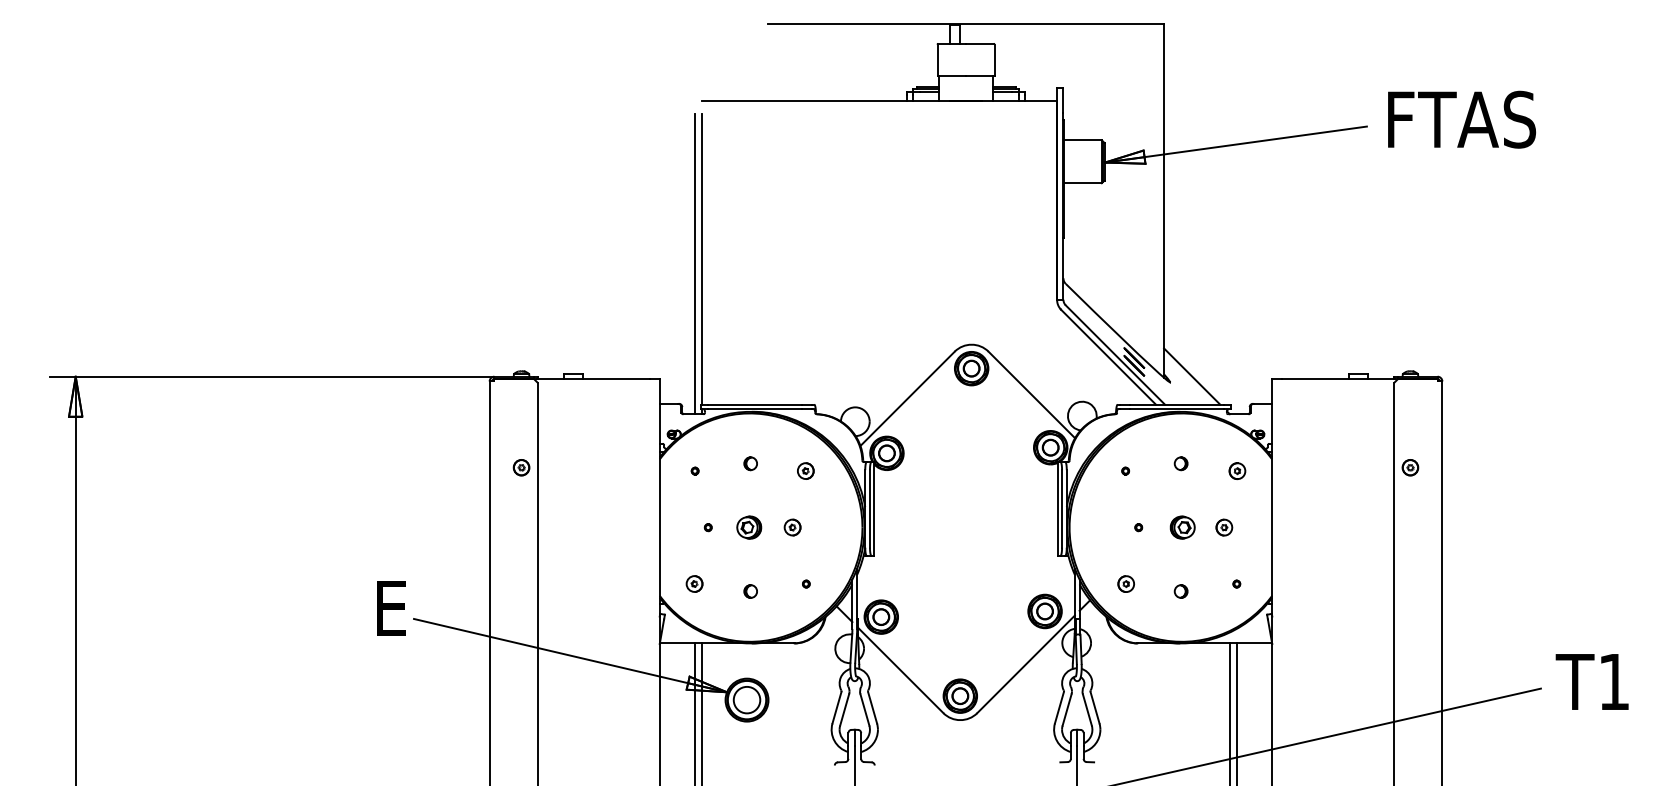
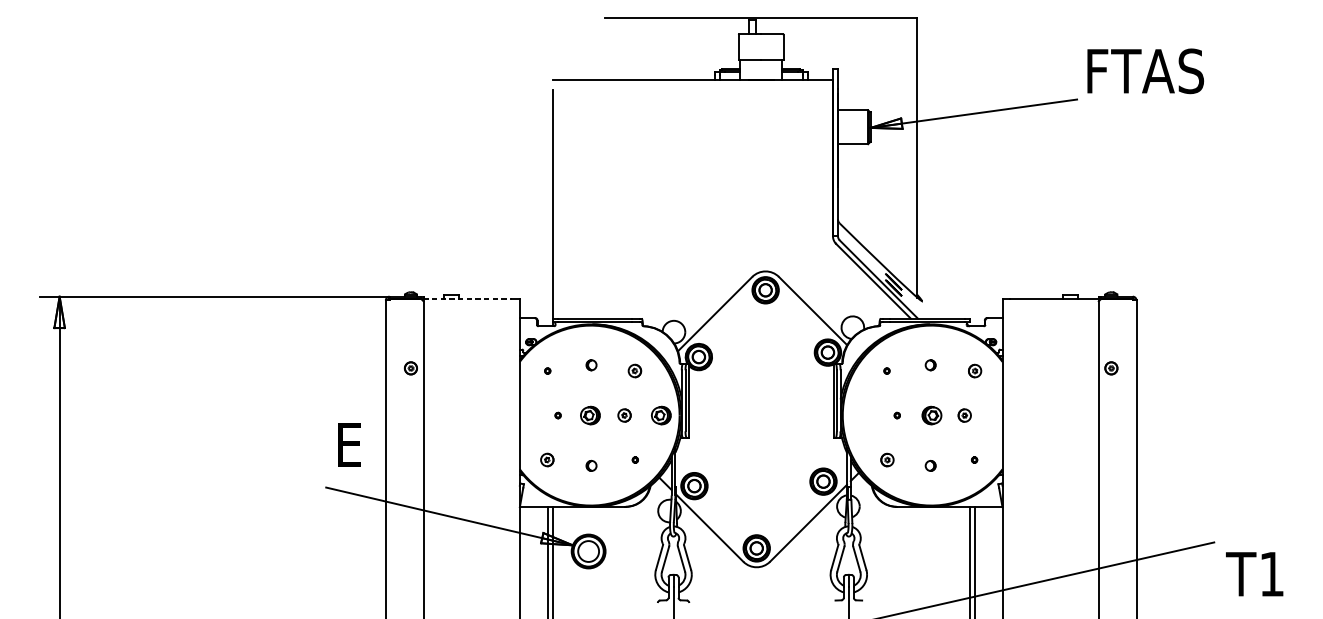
text: (1462, 119) -> (1146, 71), moved
line: (695, 264) -> (548, 208), removed
line: (1192, 376) -> (939, 296), removed
line: (593, 379) -> (467, 298), solid -> dashed
part: (839, 527) -> (661, 415), added
text: (391, 608) -> (349, 445), moved
text: (1591, 681) -> (1254, 573), moved

